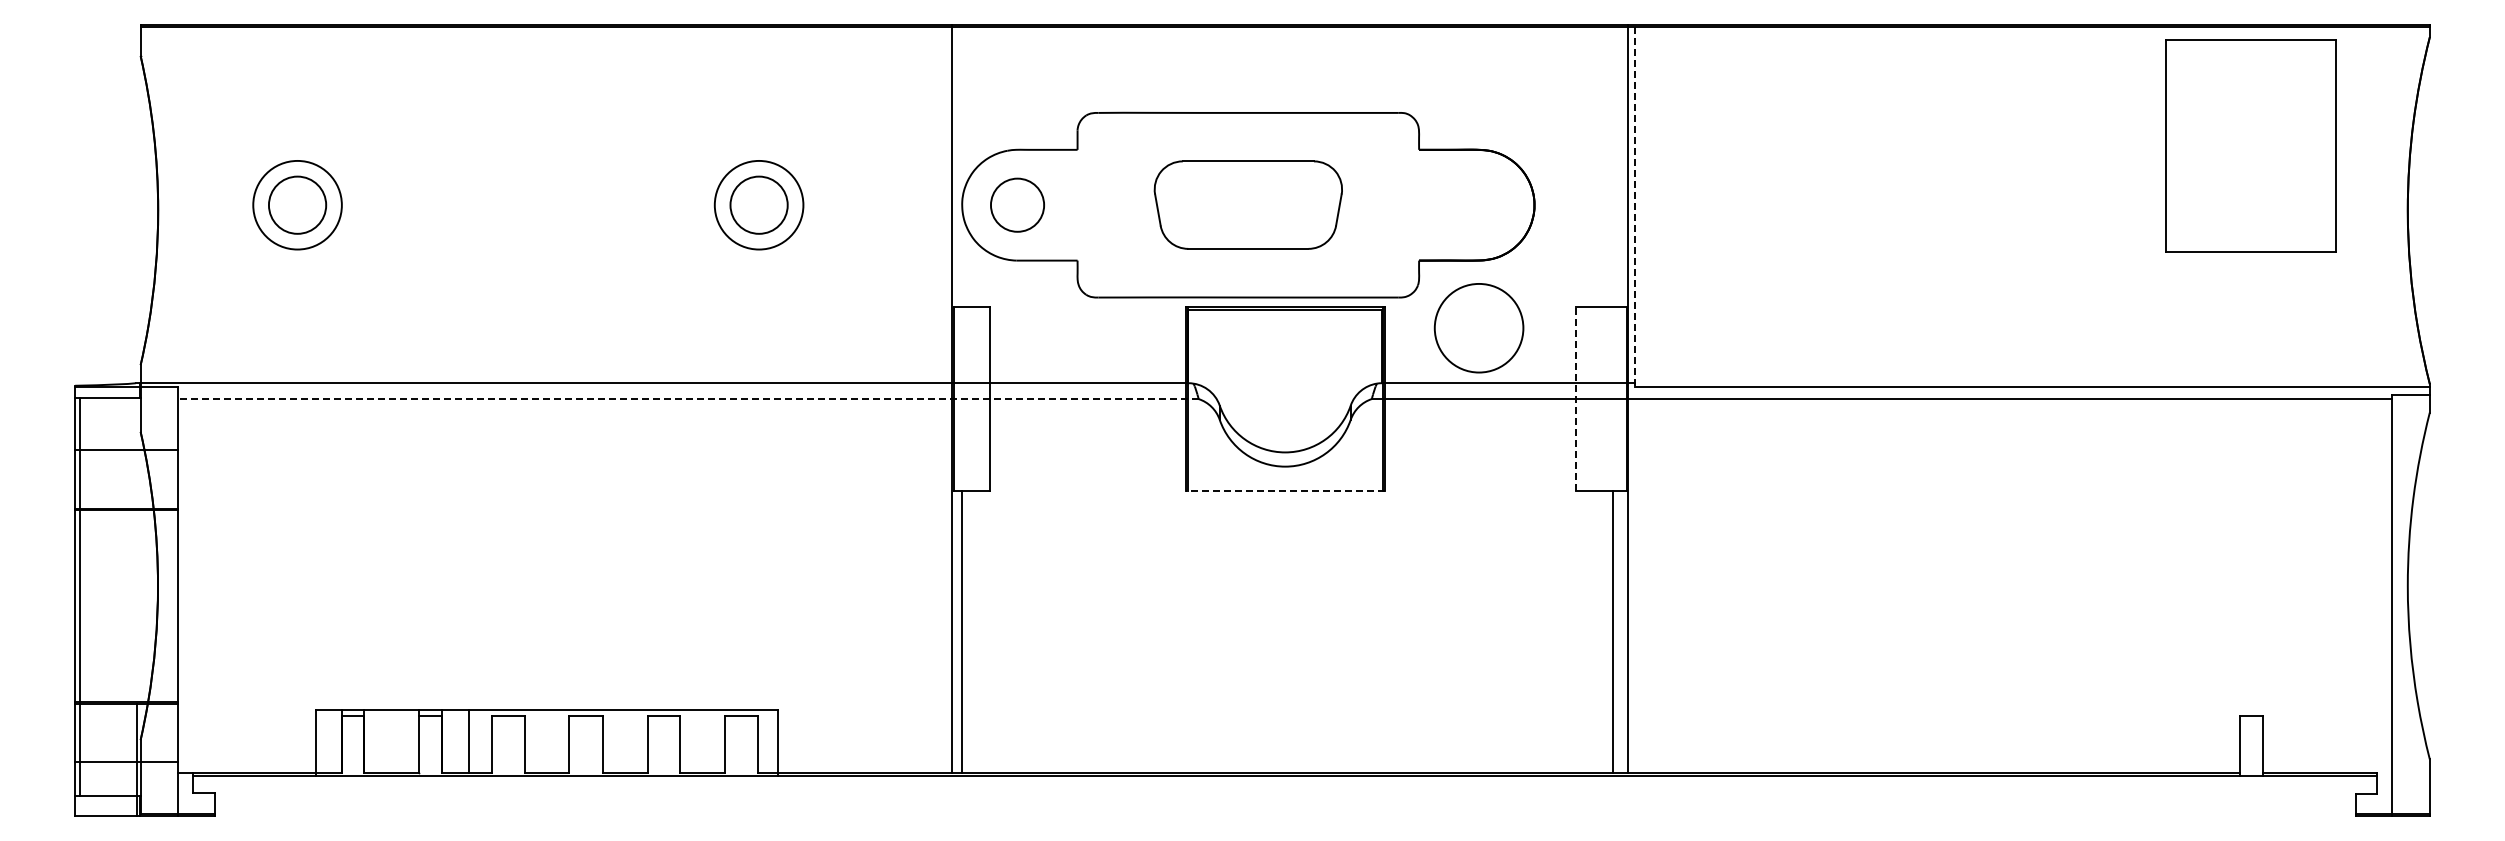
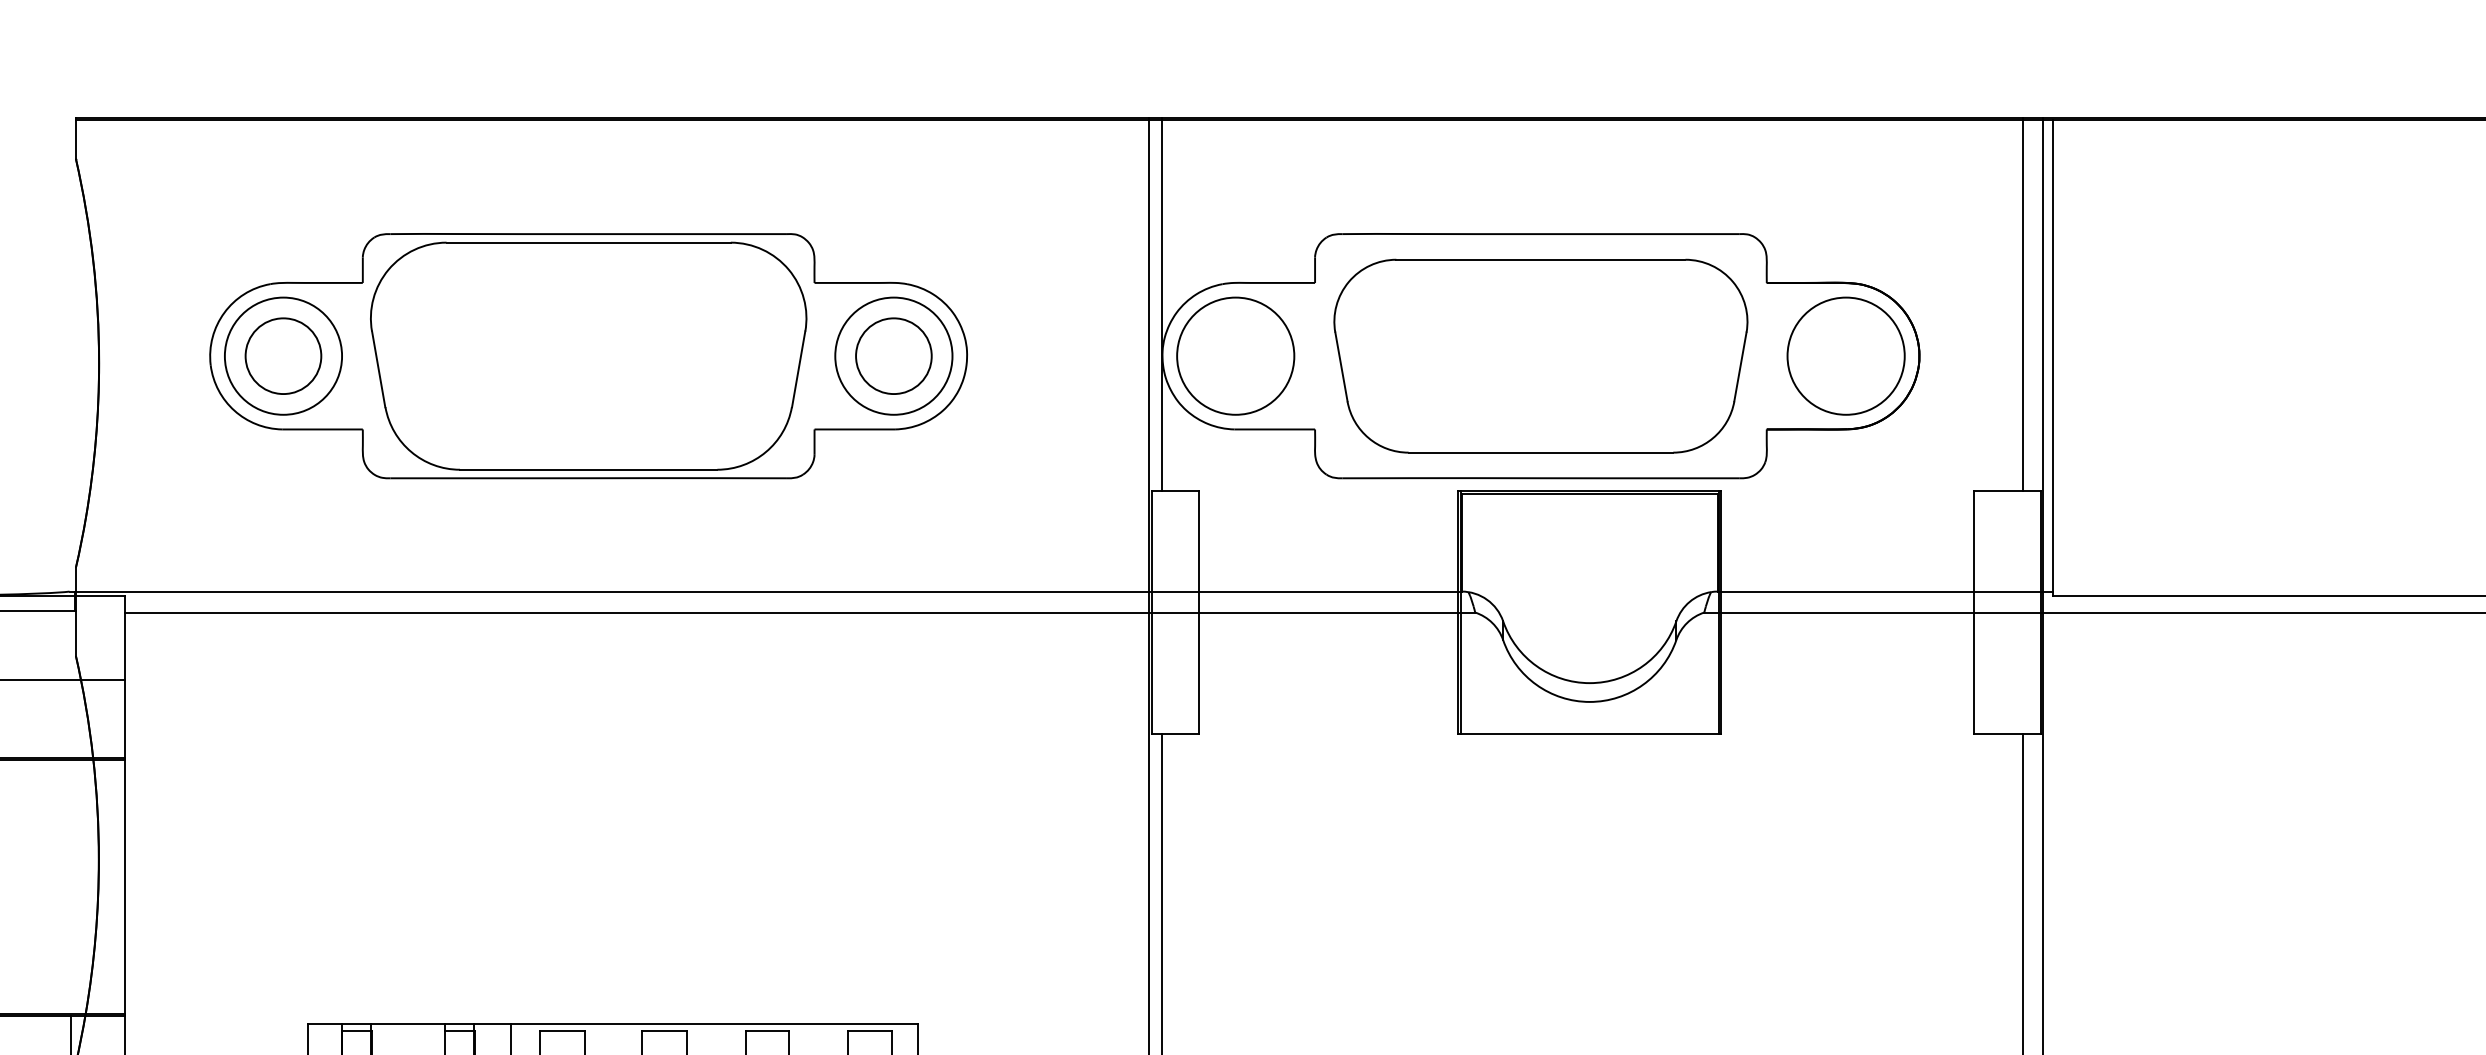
line: (962, 165) -> (1162, 303), added
line: (1612, 165) -> (2022, 303), added
part: (528, 204) -> (588, 355), added
circle: (1017, 204) -> (1235, 355), size x1.67
part: (1248, 204) -> (1541, 355), size x1.67
line: (1635, 206) -> (2052, 357), dashed -> solid
circle: (1478, 328) -> (1845, 356), moved
line: (1576, 398) -> (1974, 611), dashed -> solid
line: (688, 399) -> (800, 613), dashed -> solid
line: (1285, 491) -> (1590, 734), dashed -> solid

